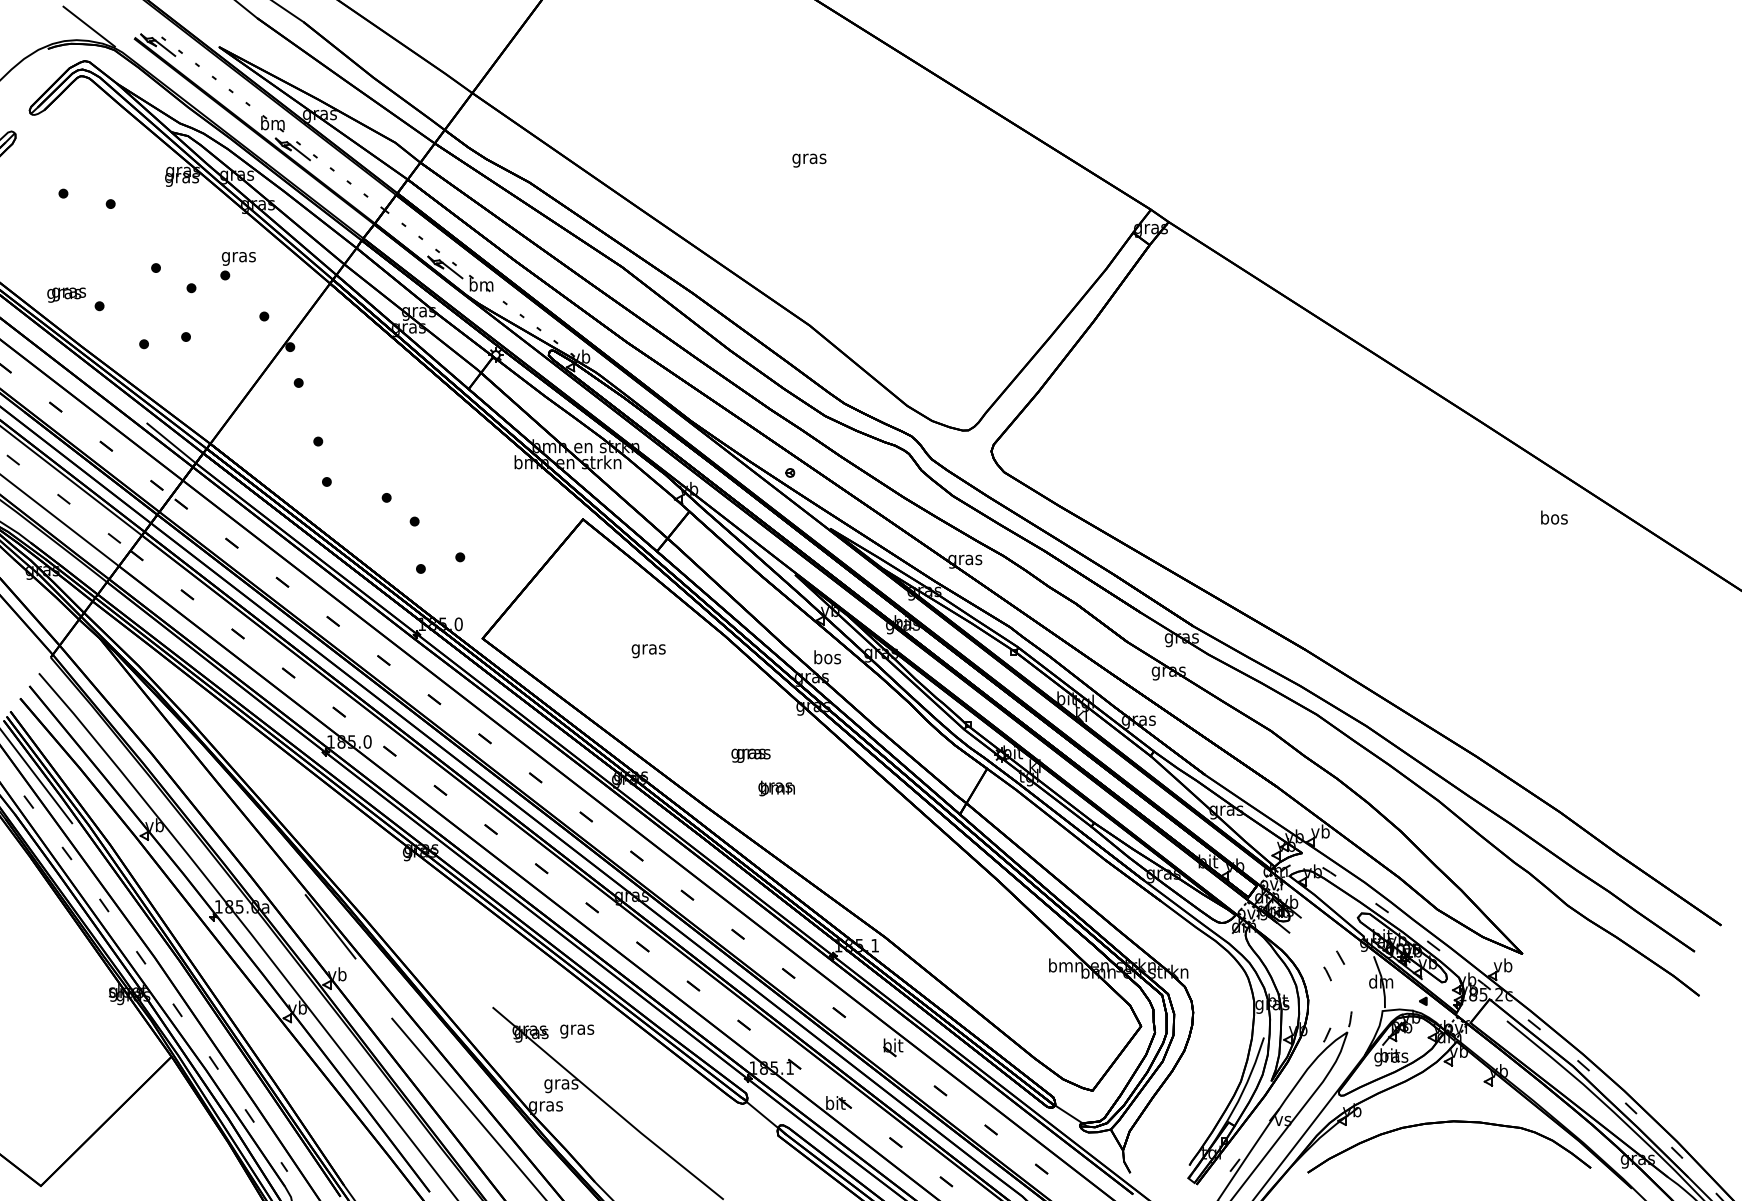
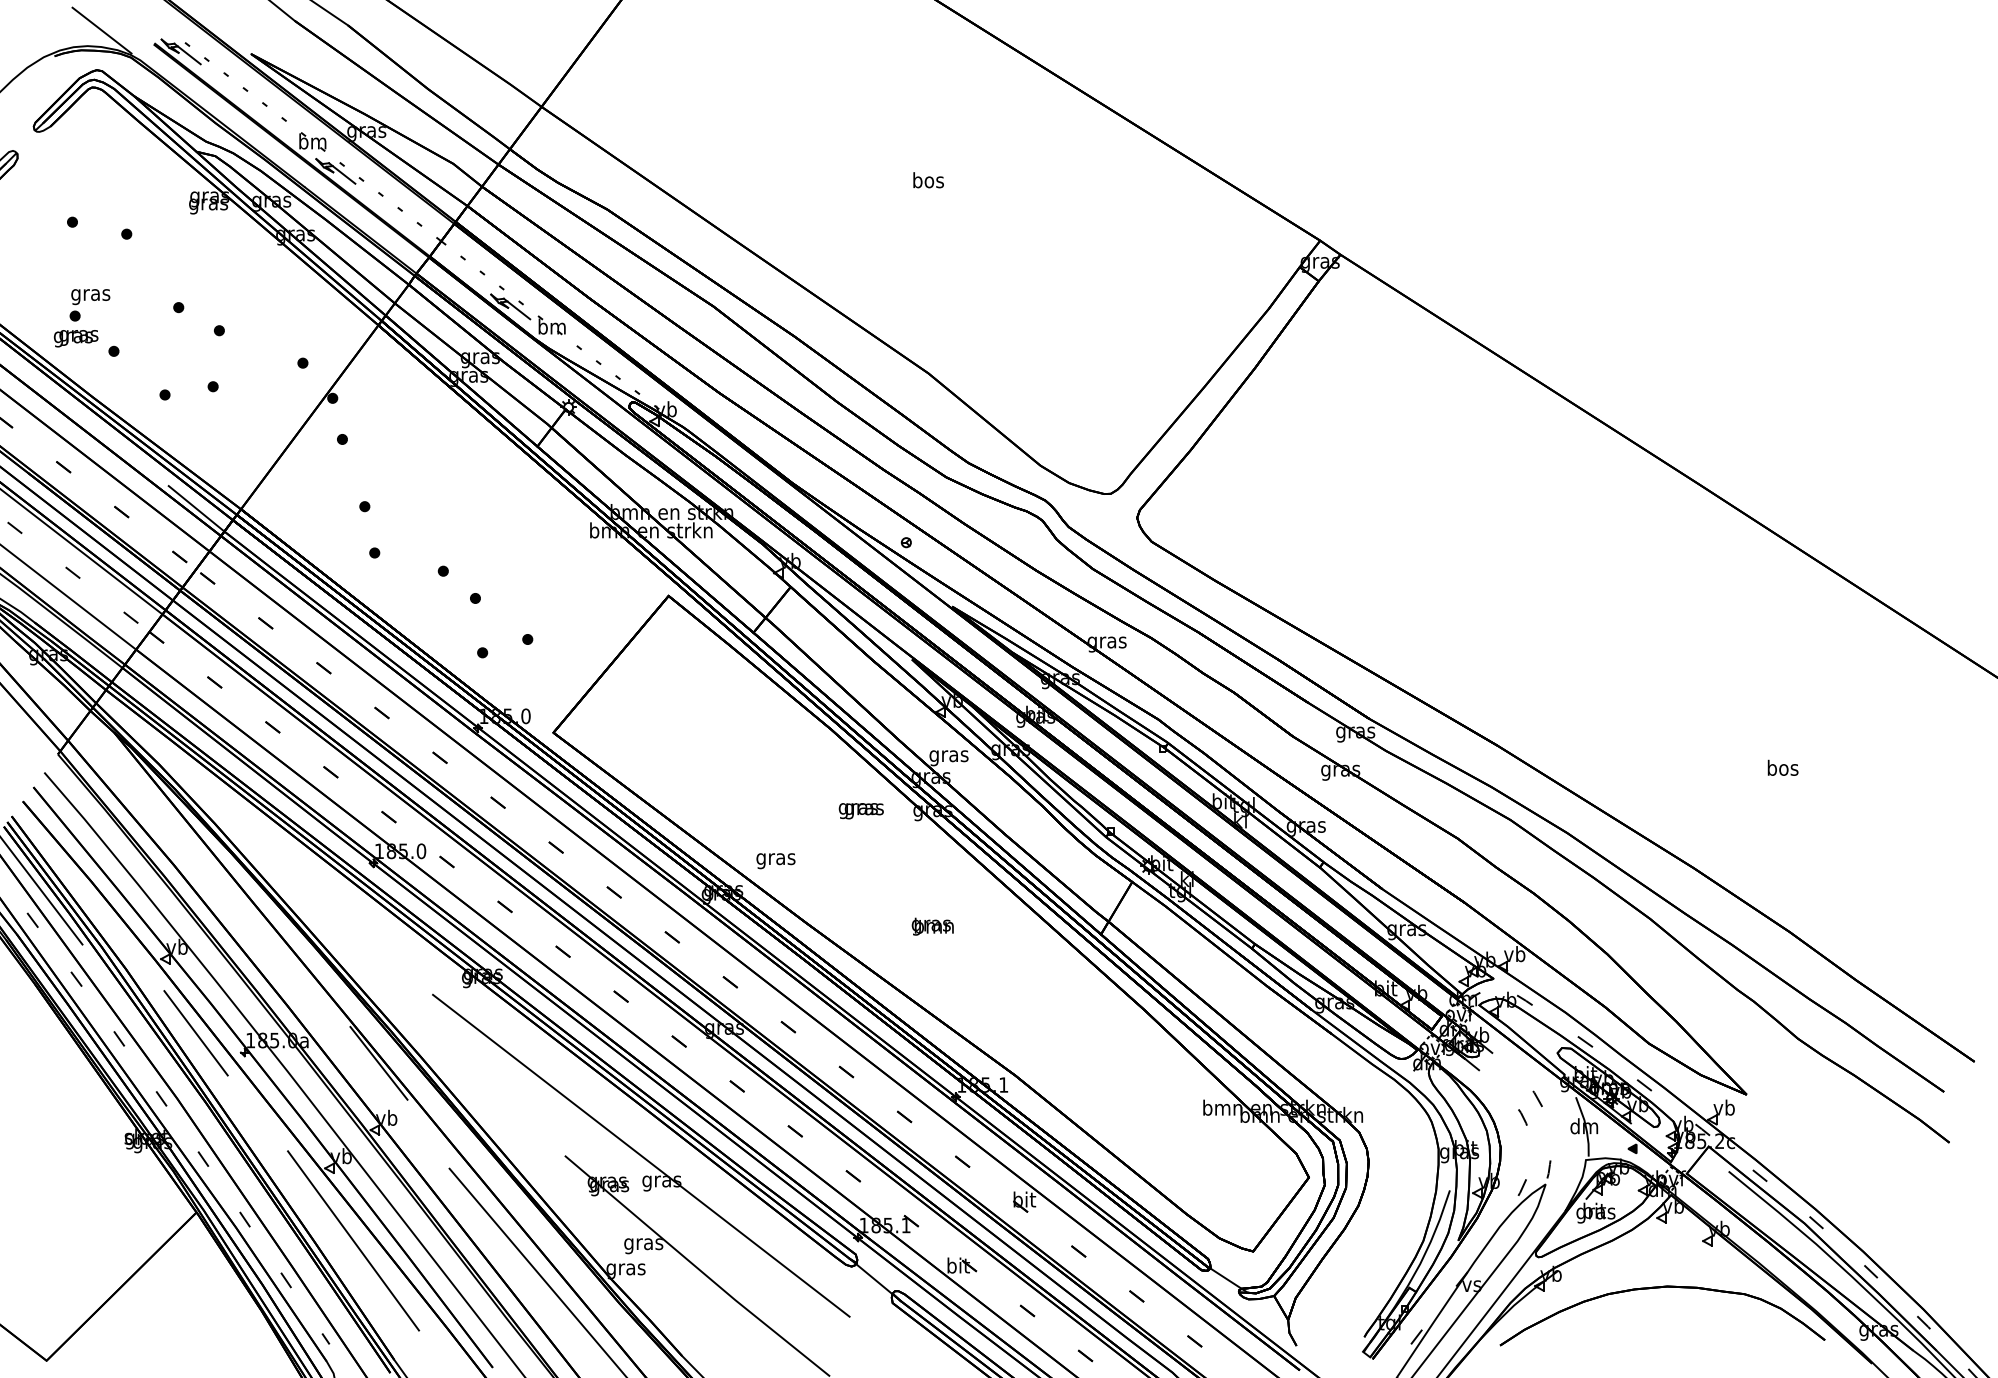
text: (808, 159) -> (927, 182), gras -> bos
part: (237, 266) -> (89, 305), moved
text: (1553, 517) -> (1782, 767), moved
text: (648, 651) -> (775, 861), moved
text: (826, 659) -> (948, 756), bos -> gras
text: (750, 756) -> (860, 811), moved
text: (776, 788) -> (932, 926), moved
line: (170, 900) -> (195, 1033), added
line: (559, 1007) -> (641, 1155), added
line: (308, 1081) -> (353, 1240), added

